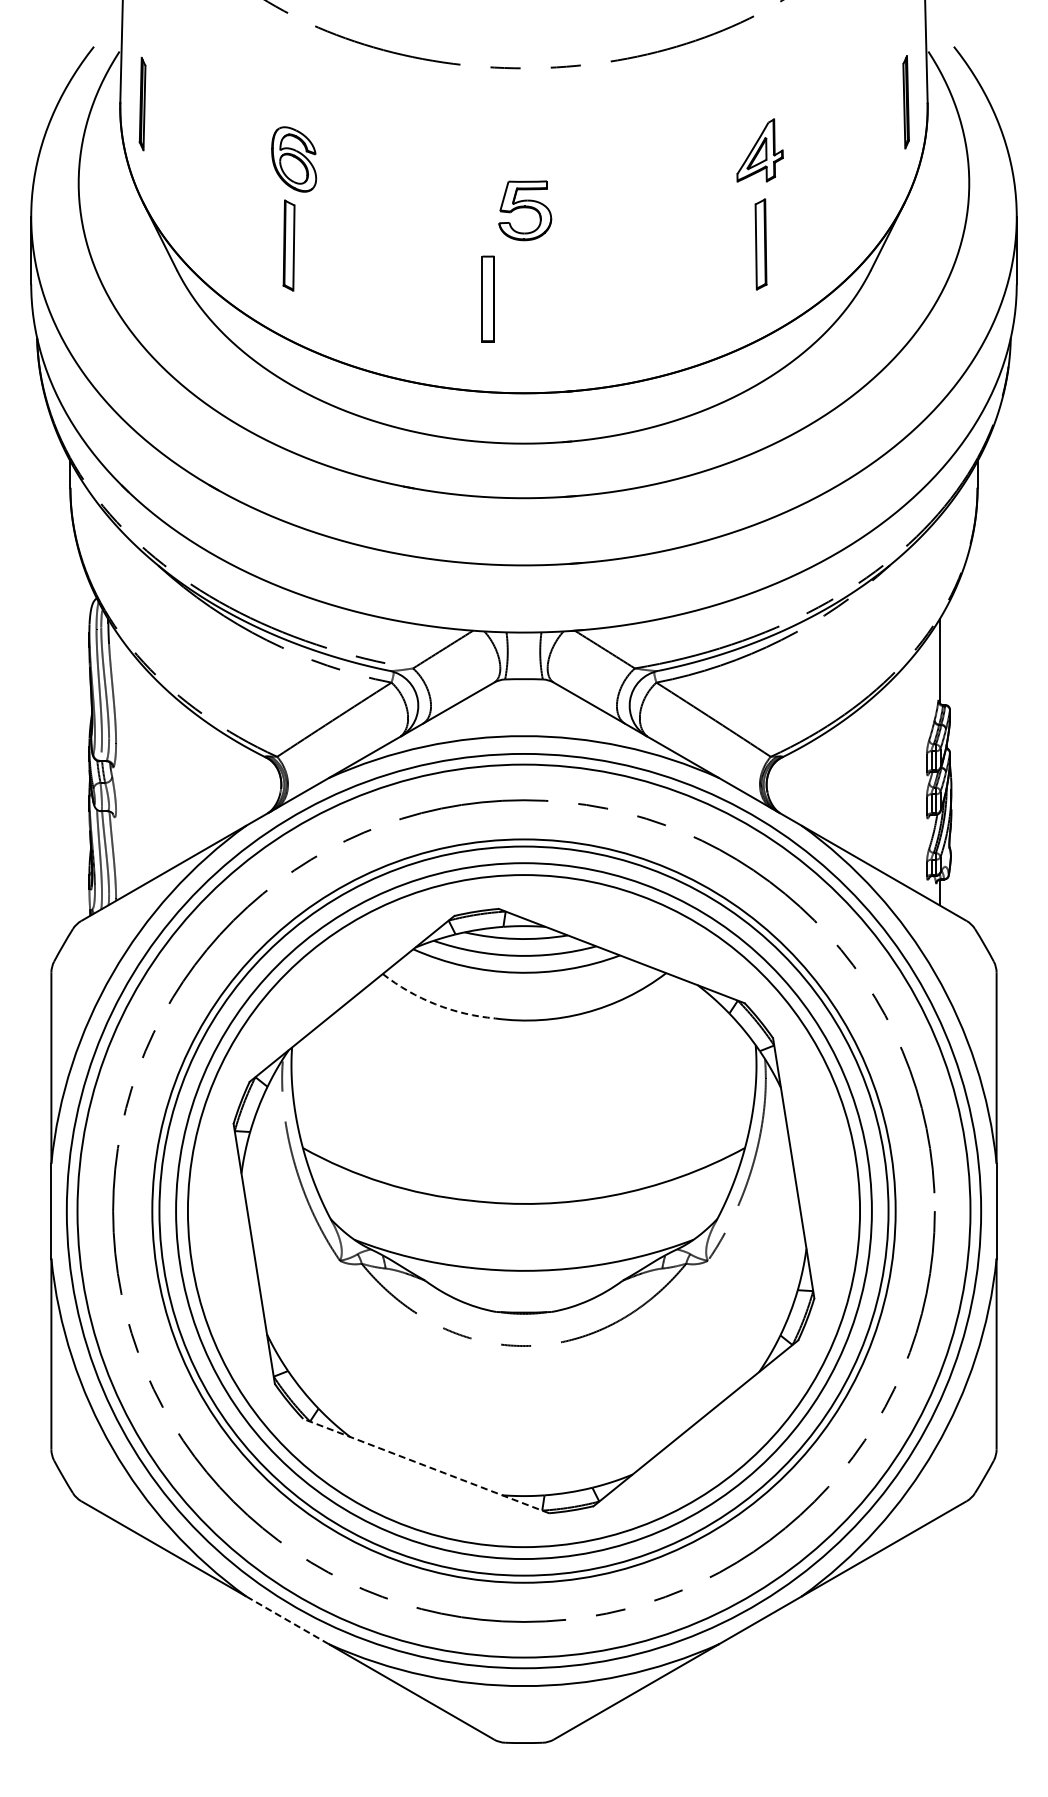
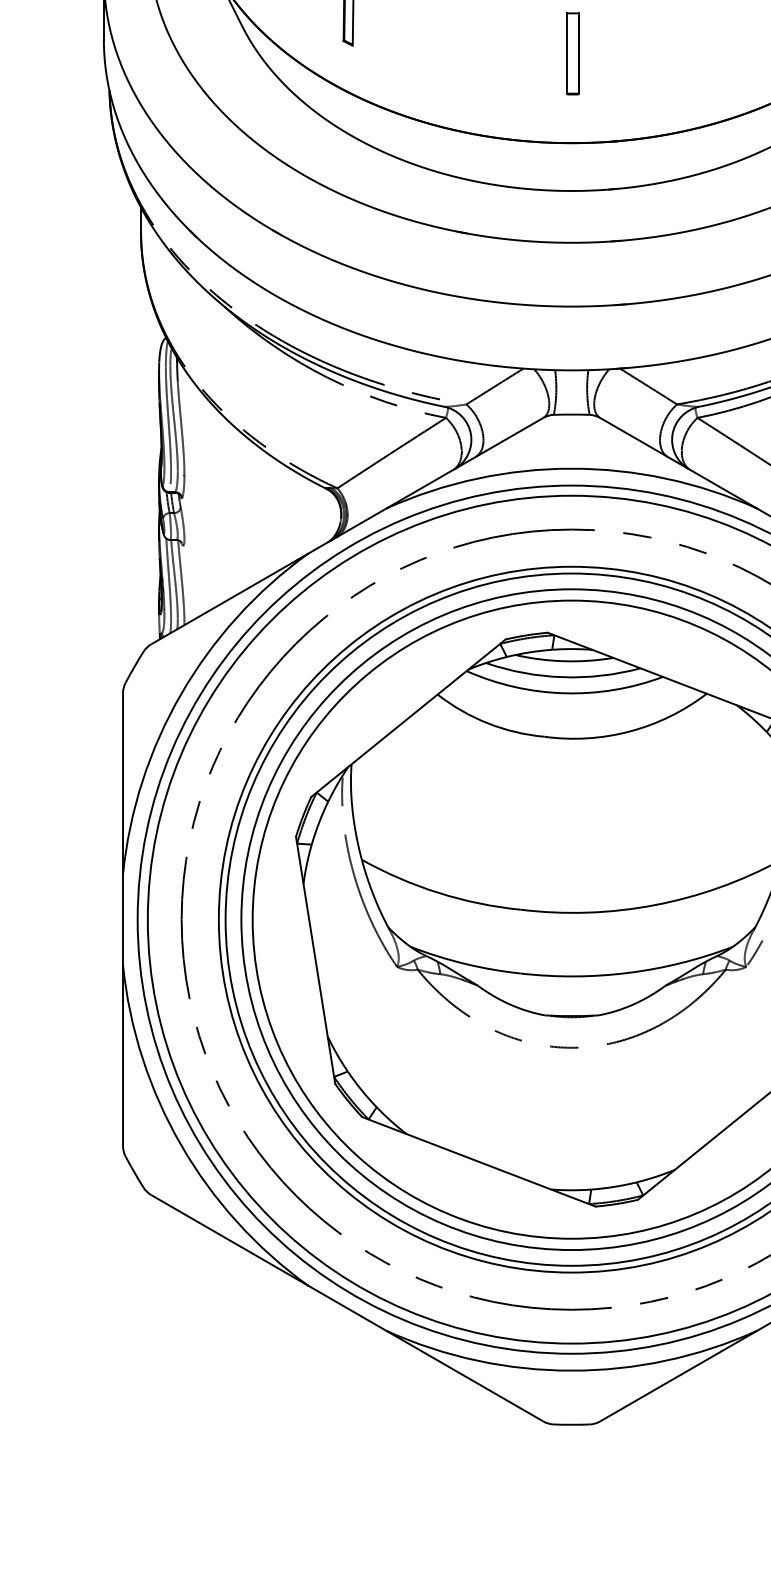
part: (487, 298) -> (572, 53), moved
arc: (435, 1004) -> (487, 723), dashed -> solid
line: (426, 1466) -> (479, 1162), dashed -> solid
line: (287, 1620) -> (347, 1308), dashed -> solid

